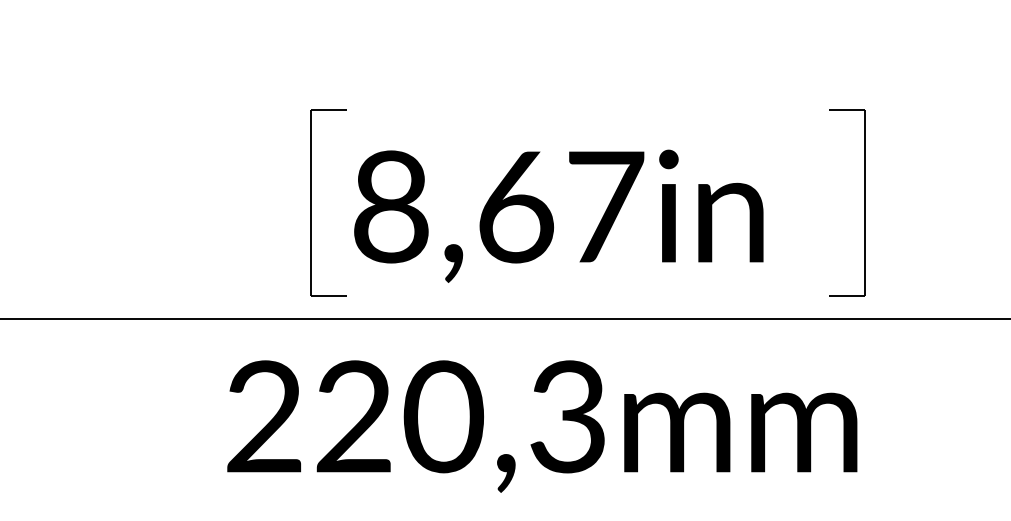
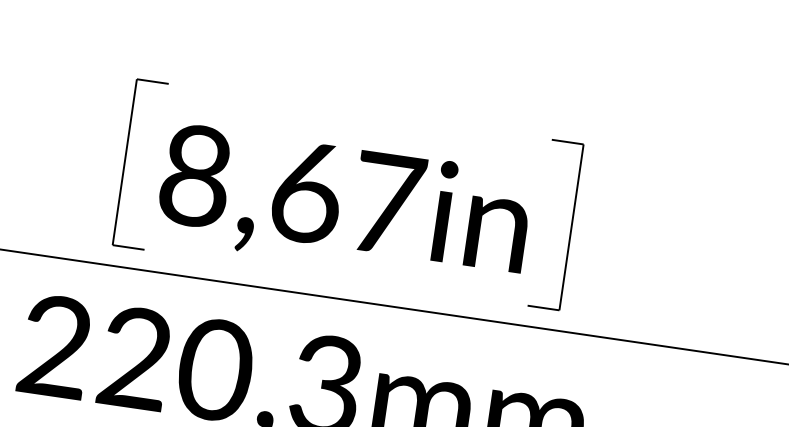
part: (864, 202) -> (571, 226), moved

